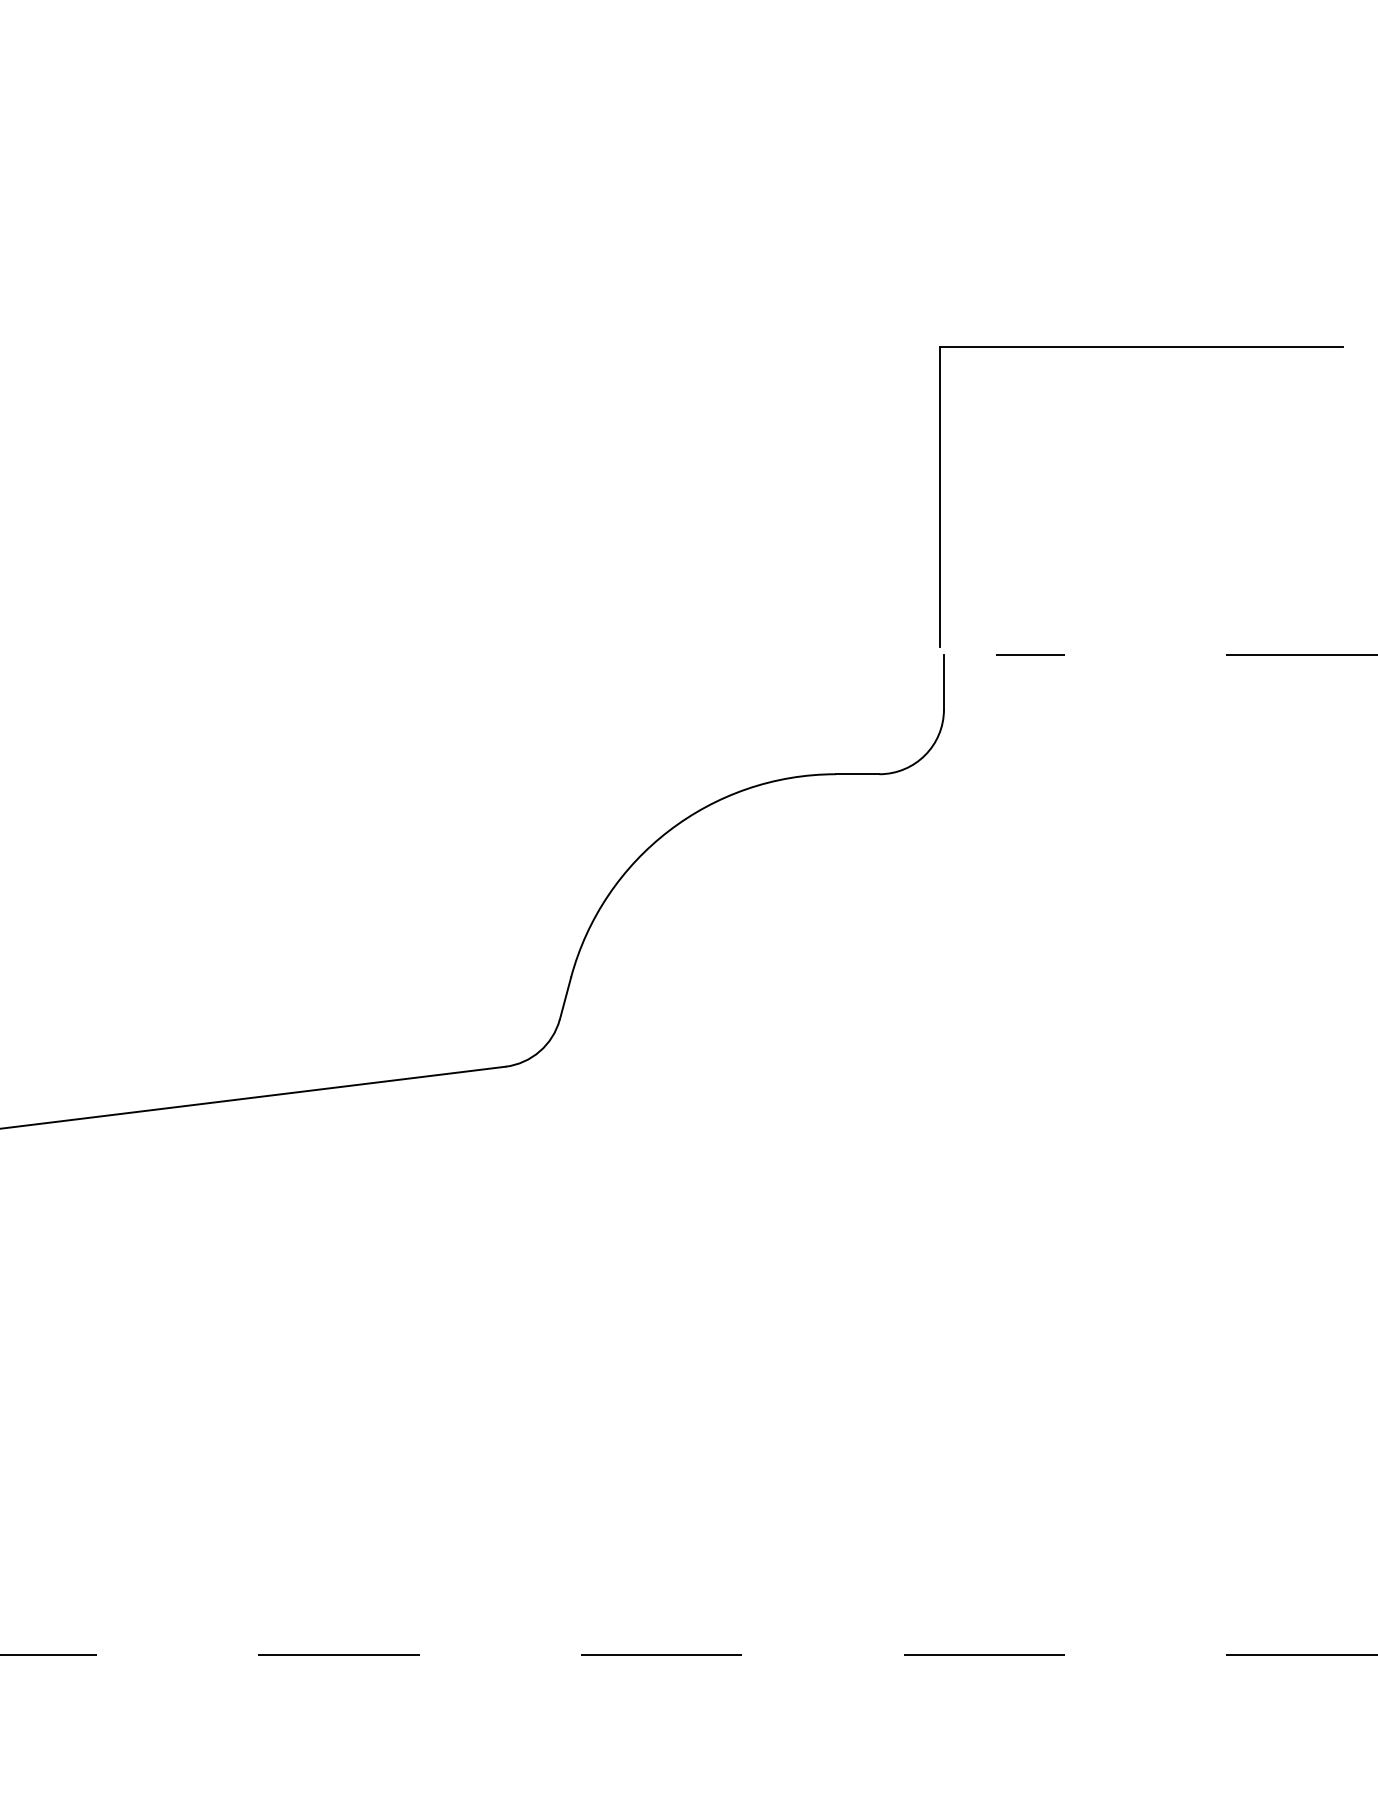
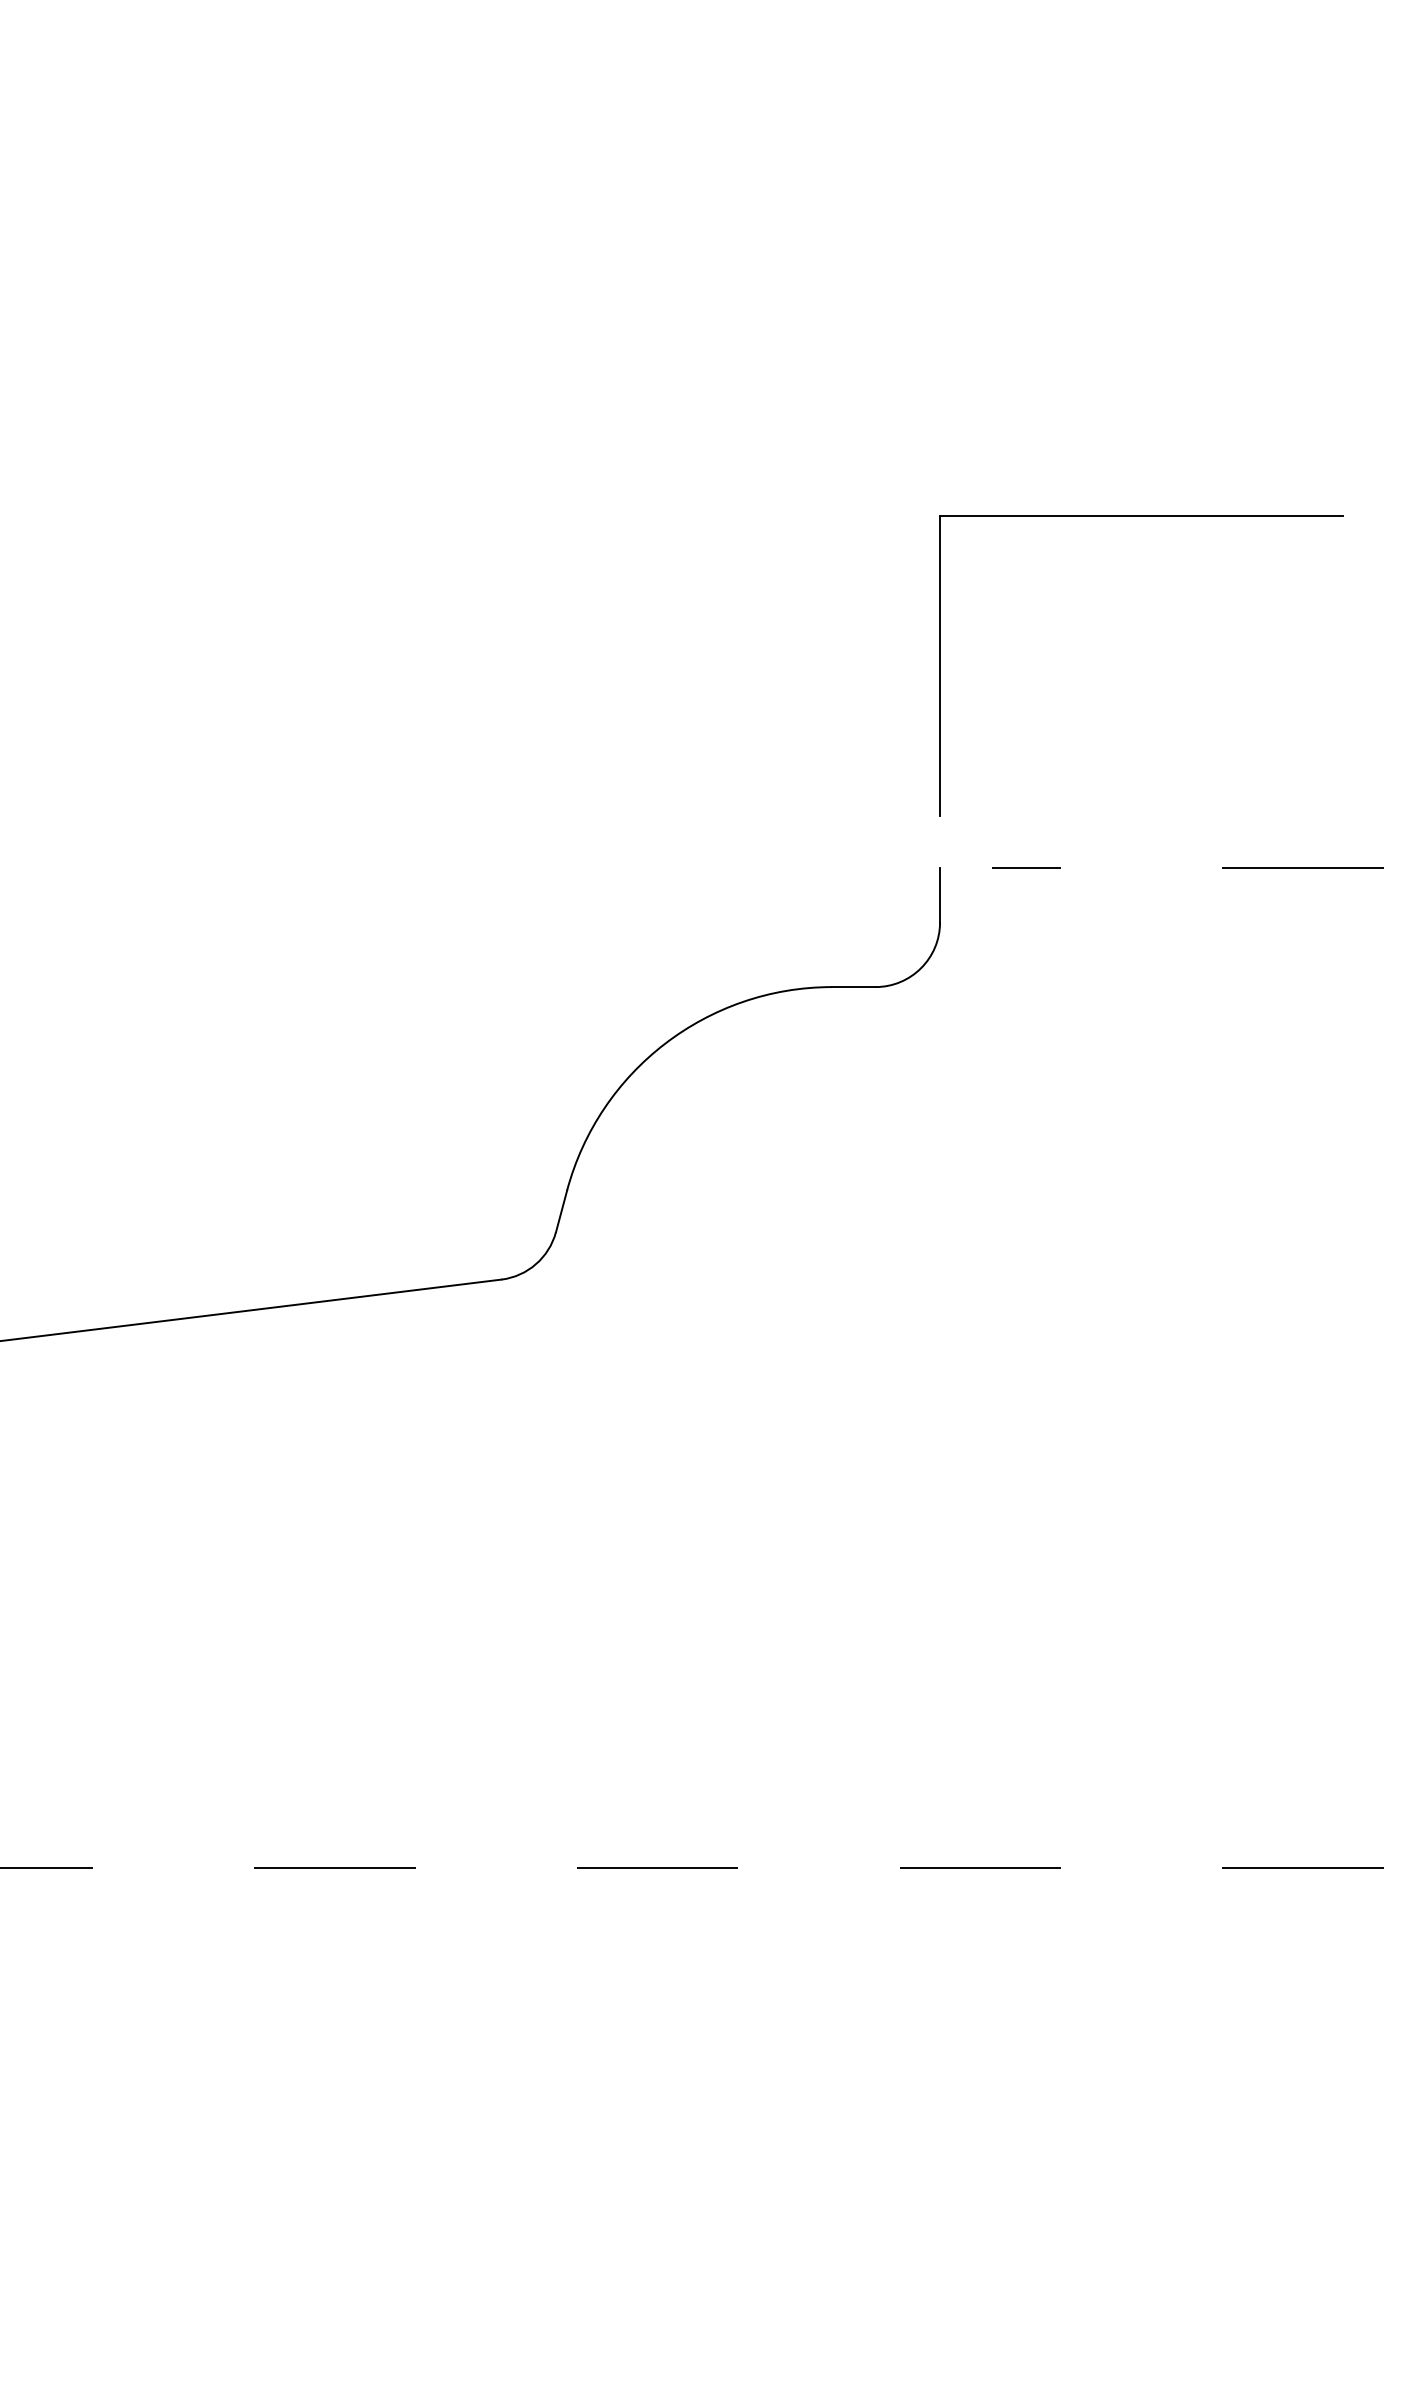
part: (1141, 347) -> (1141, 516), moved

